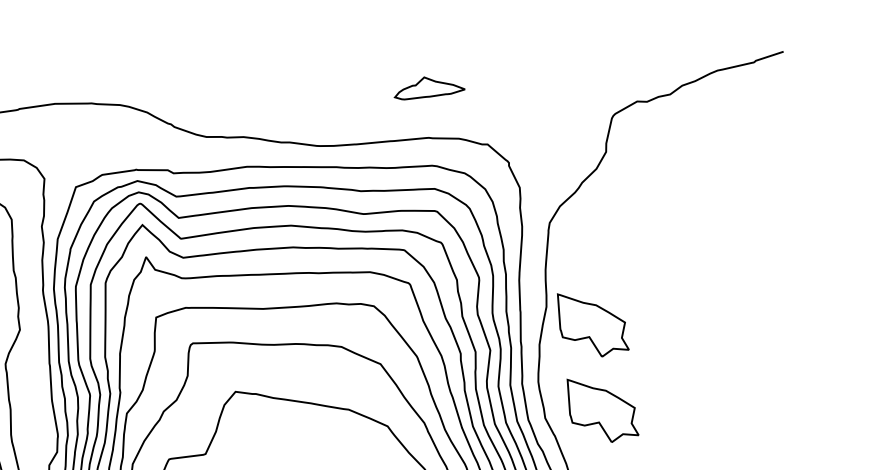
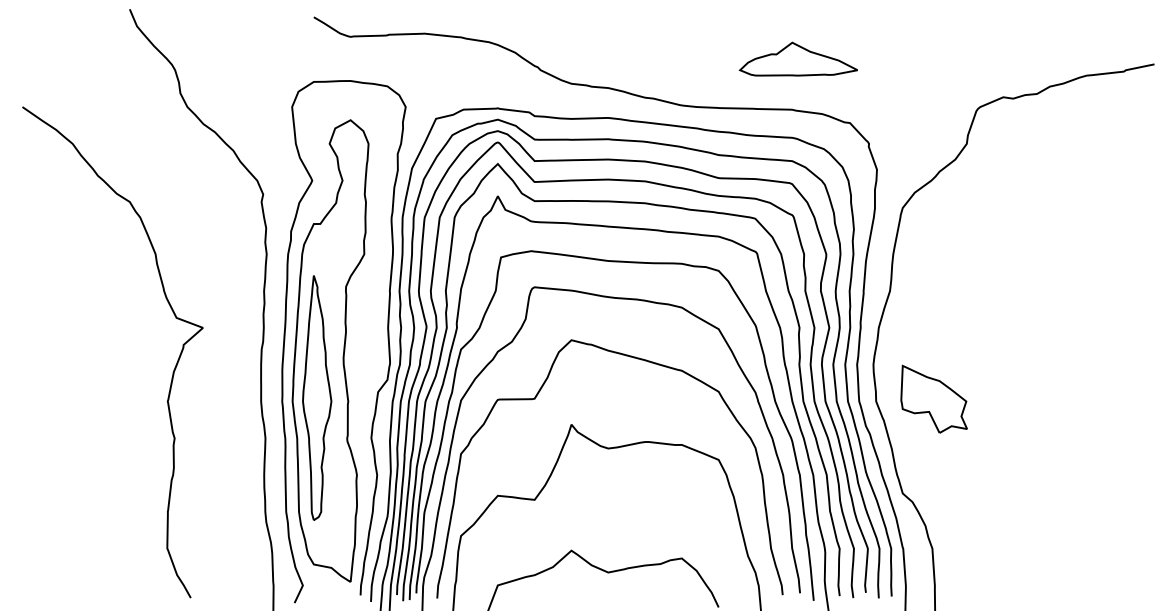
part: (428, 86) -> (797, 58), size x1.67
part: (592, 323) -> (933, 312), removed

